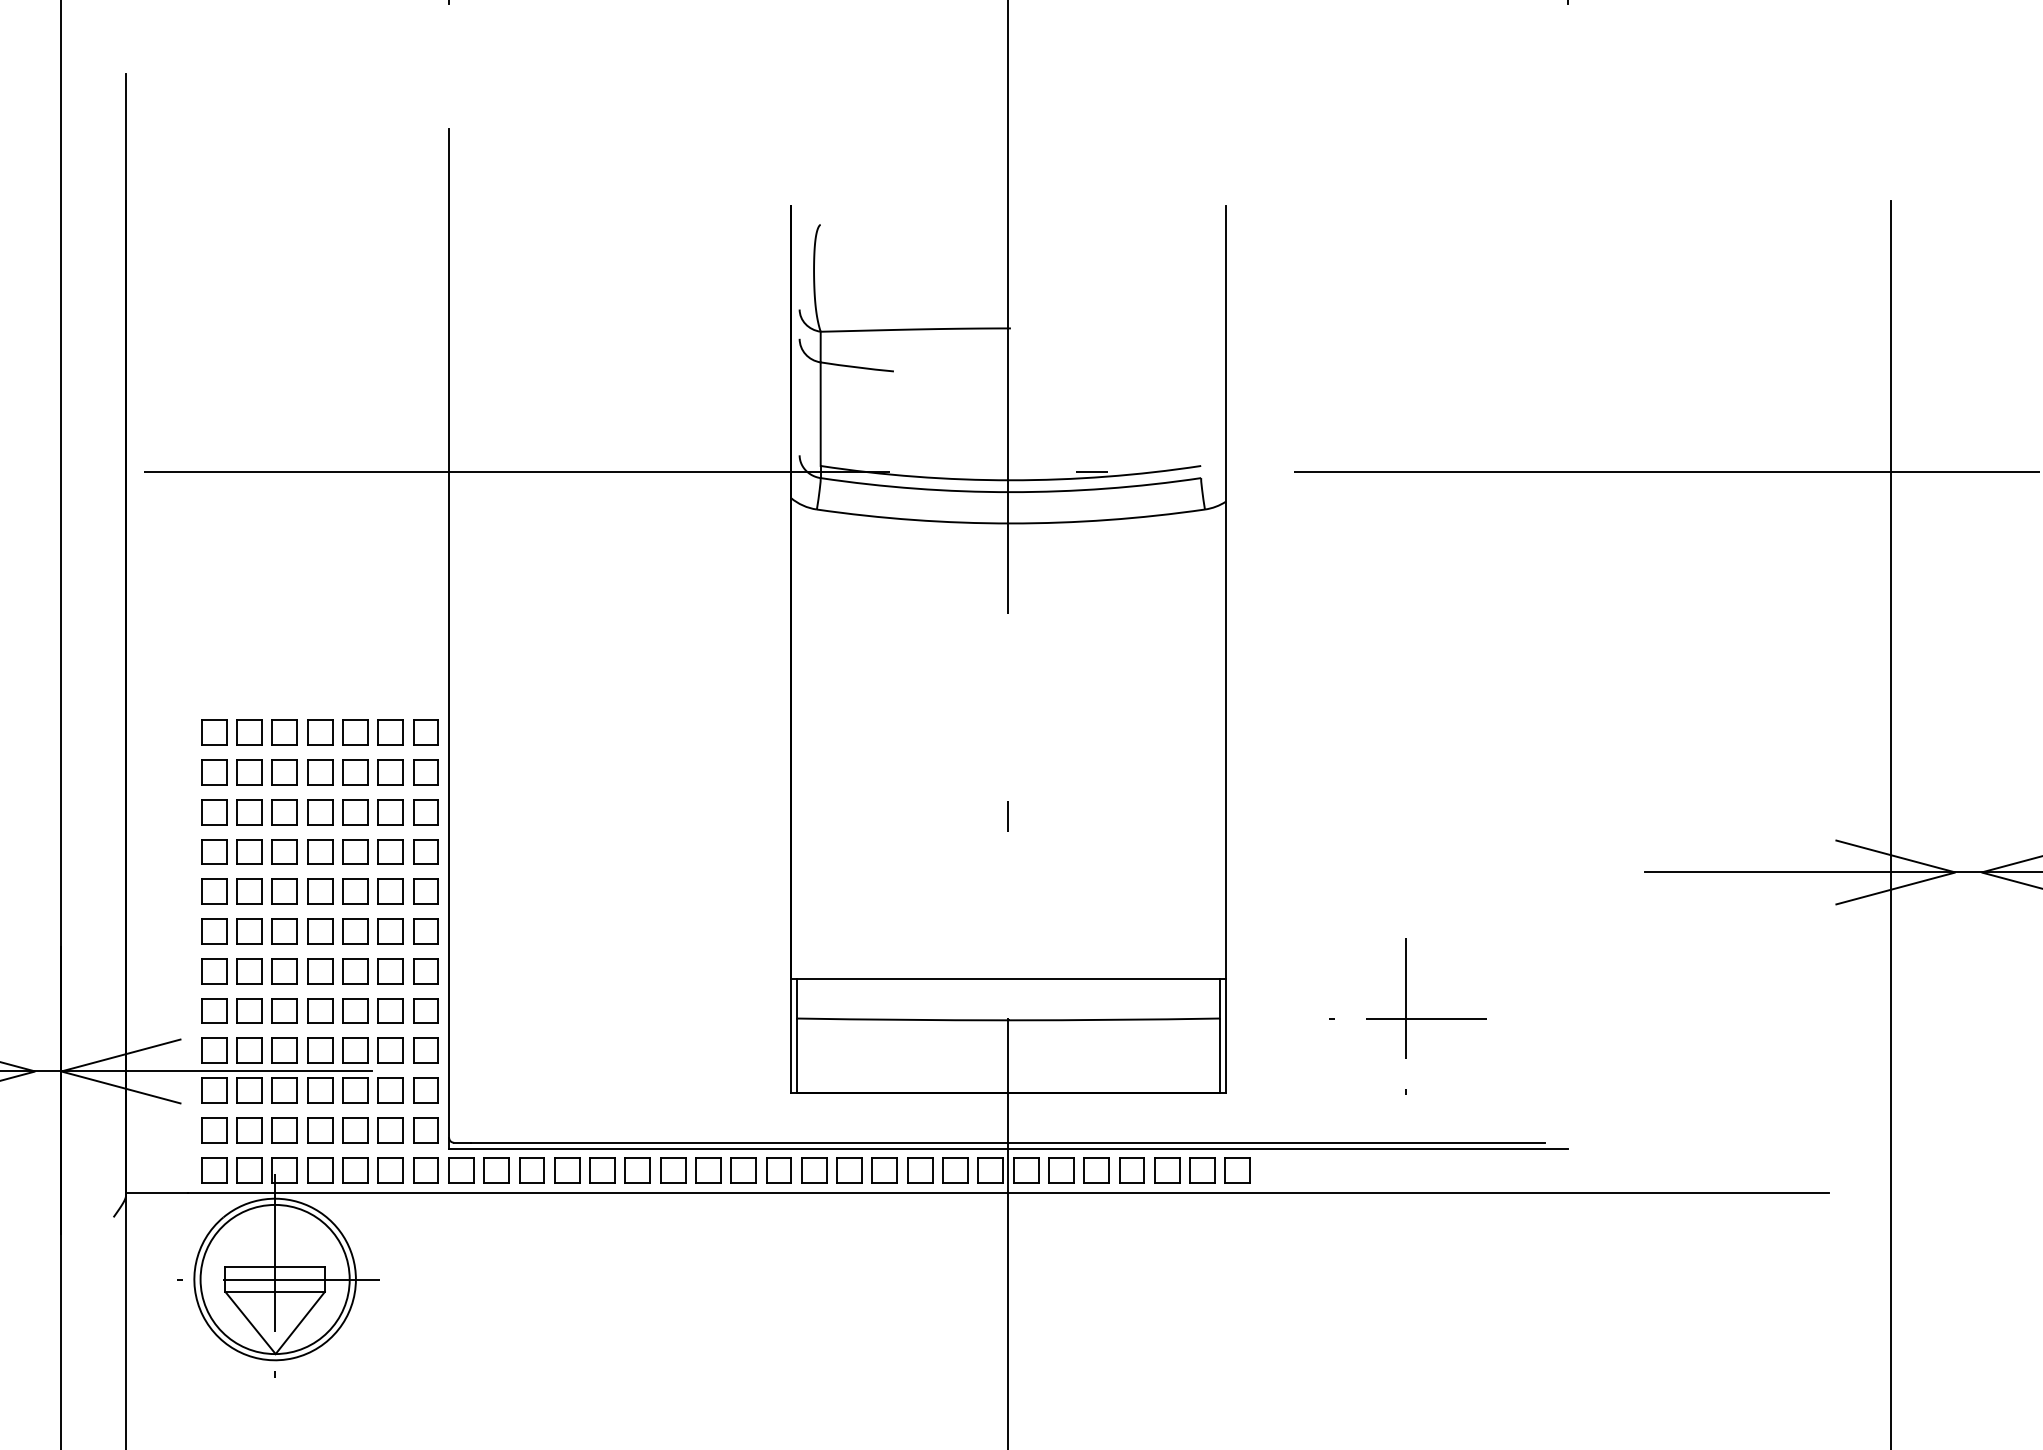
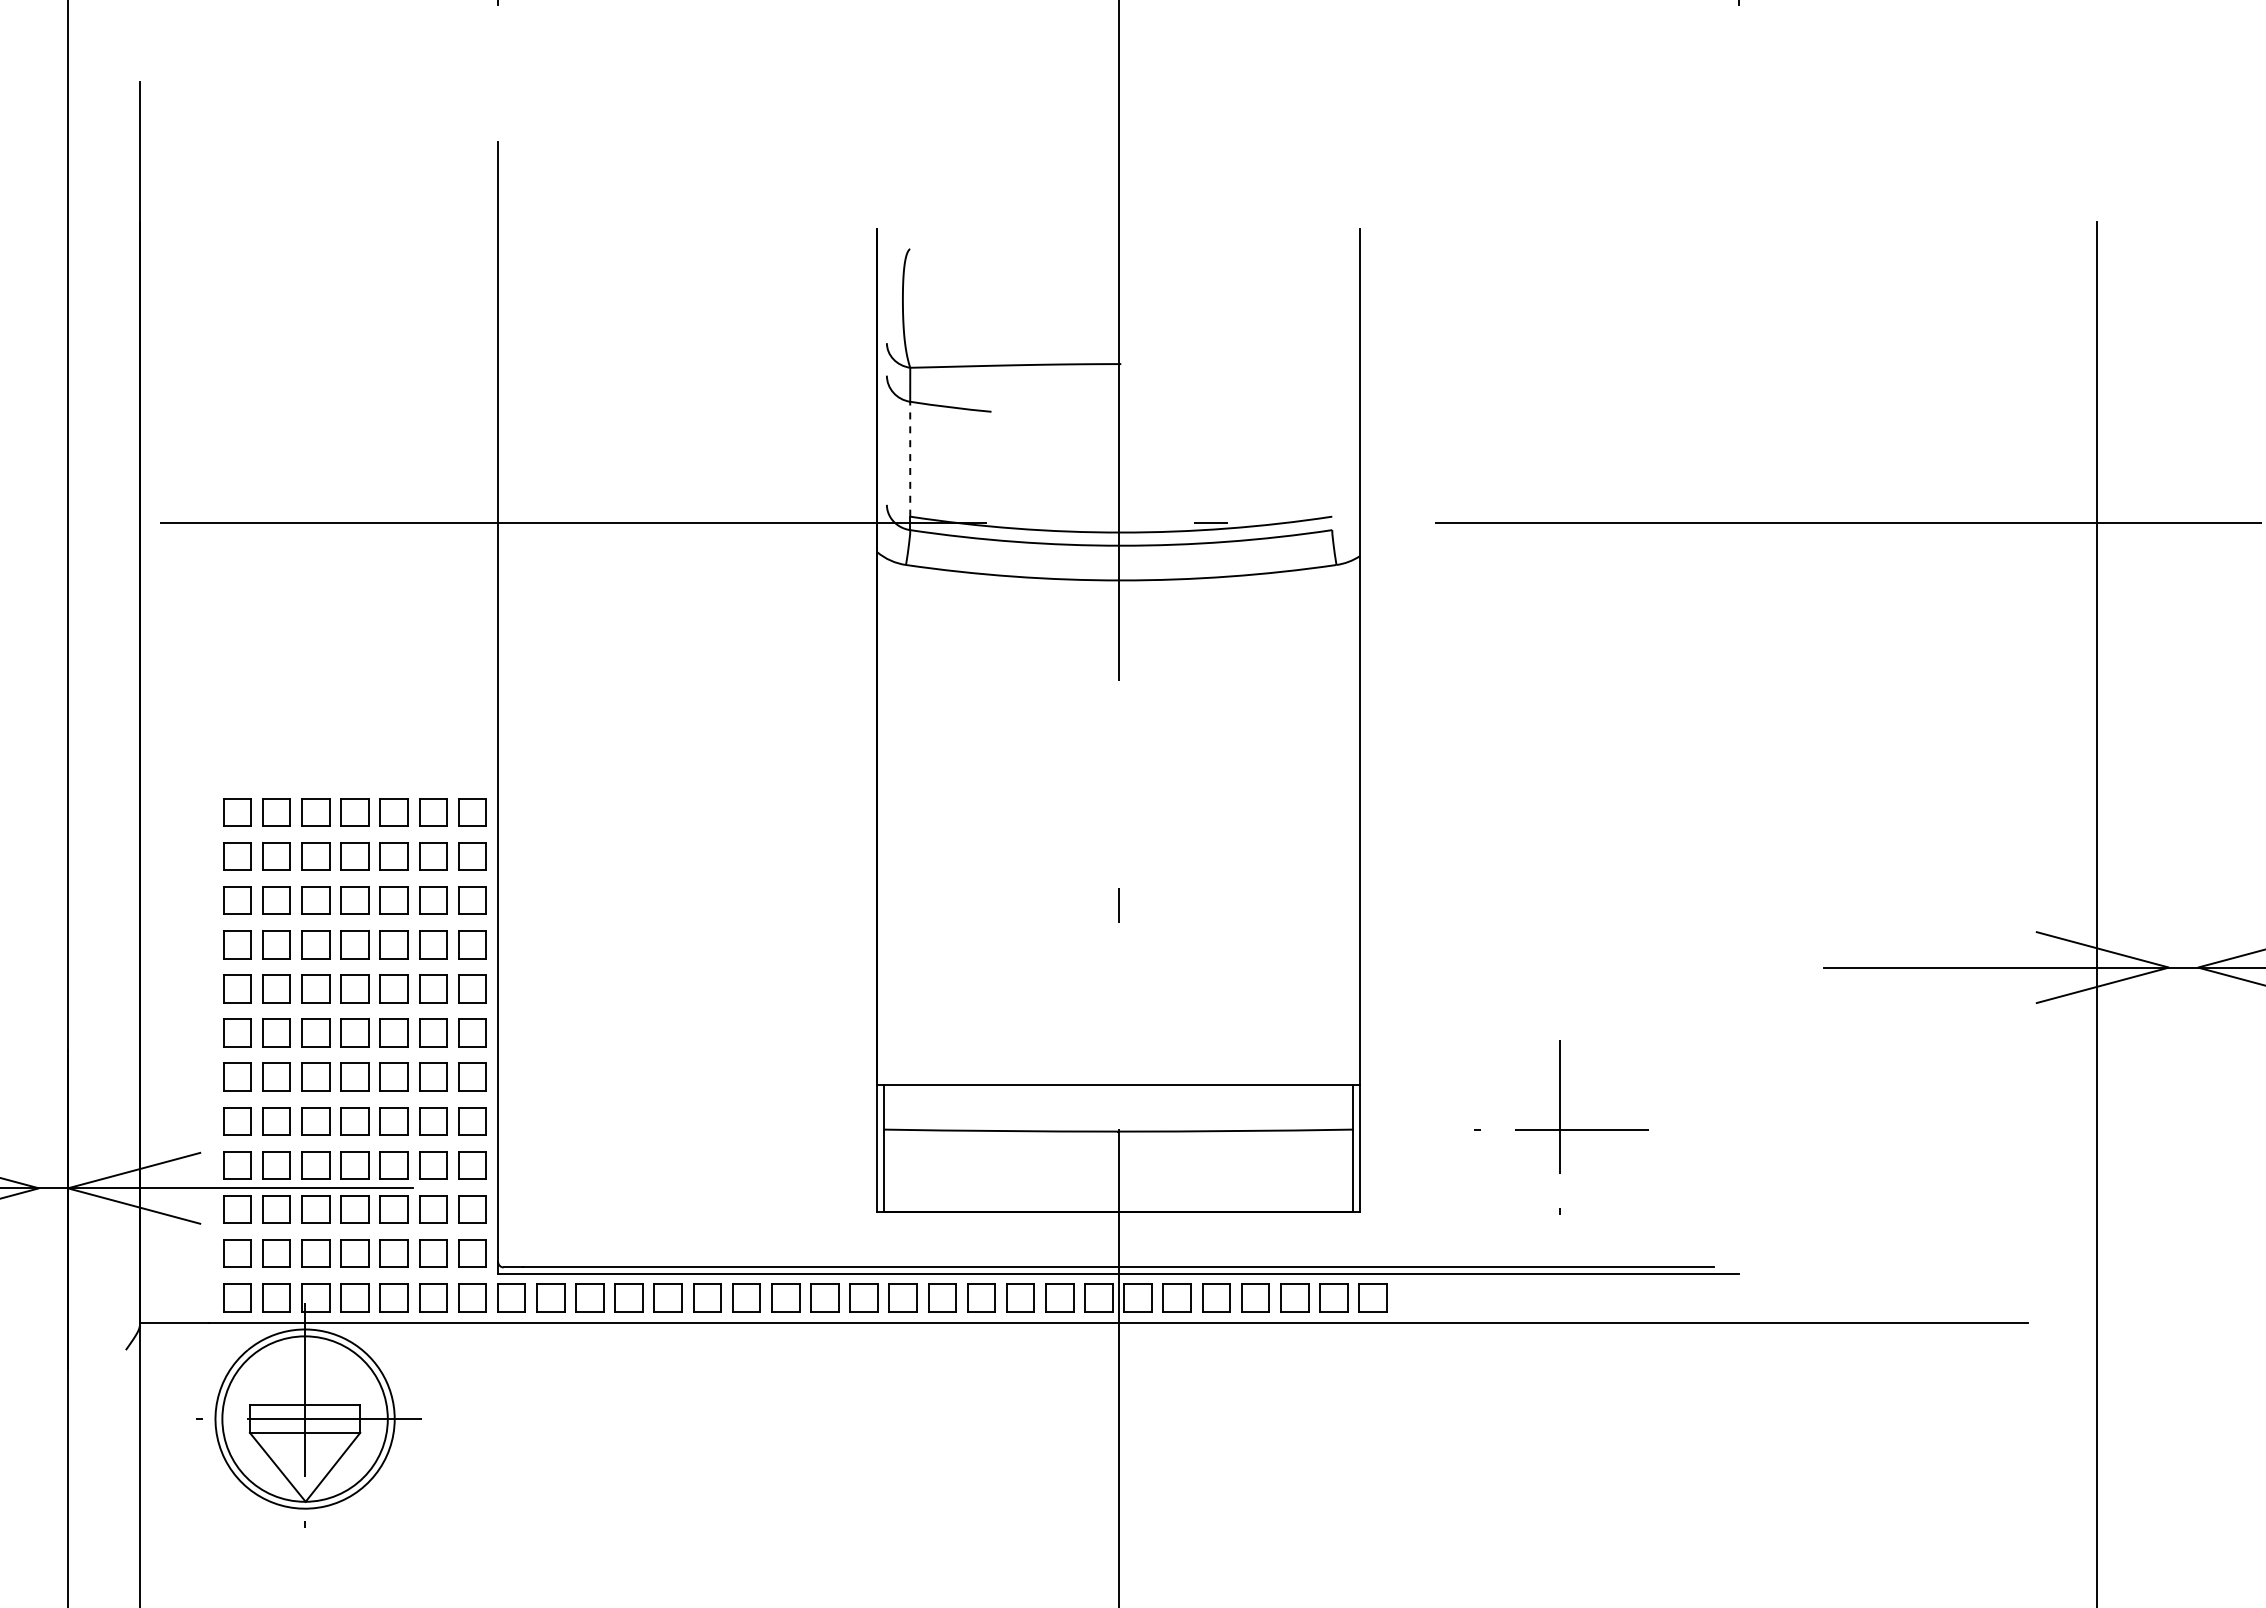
line: (820, 413) -> (910, 458), solid -> dashed

